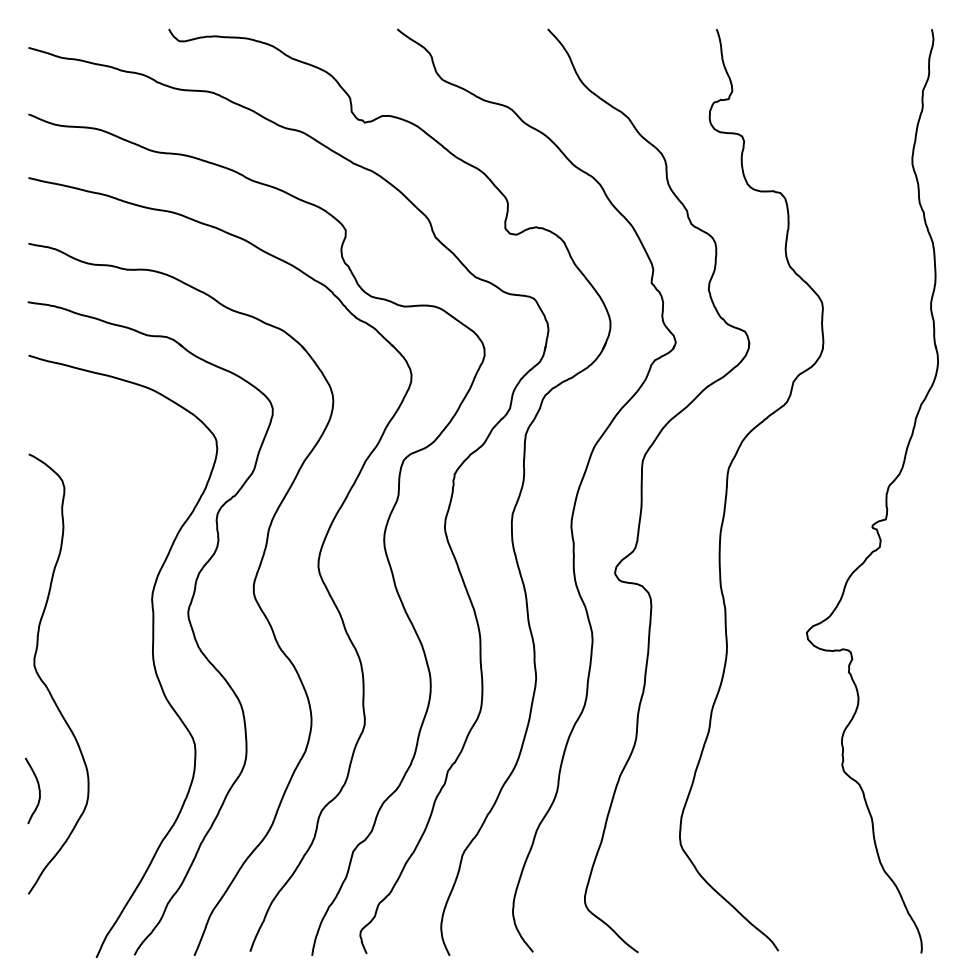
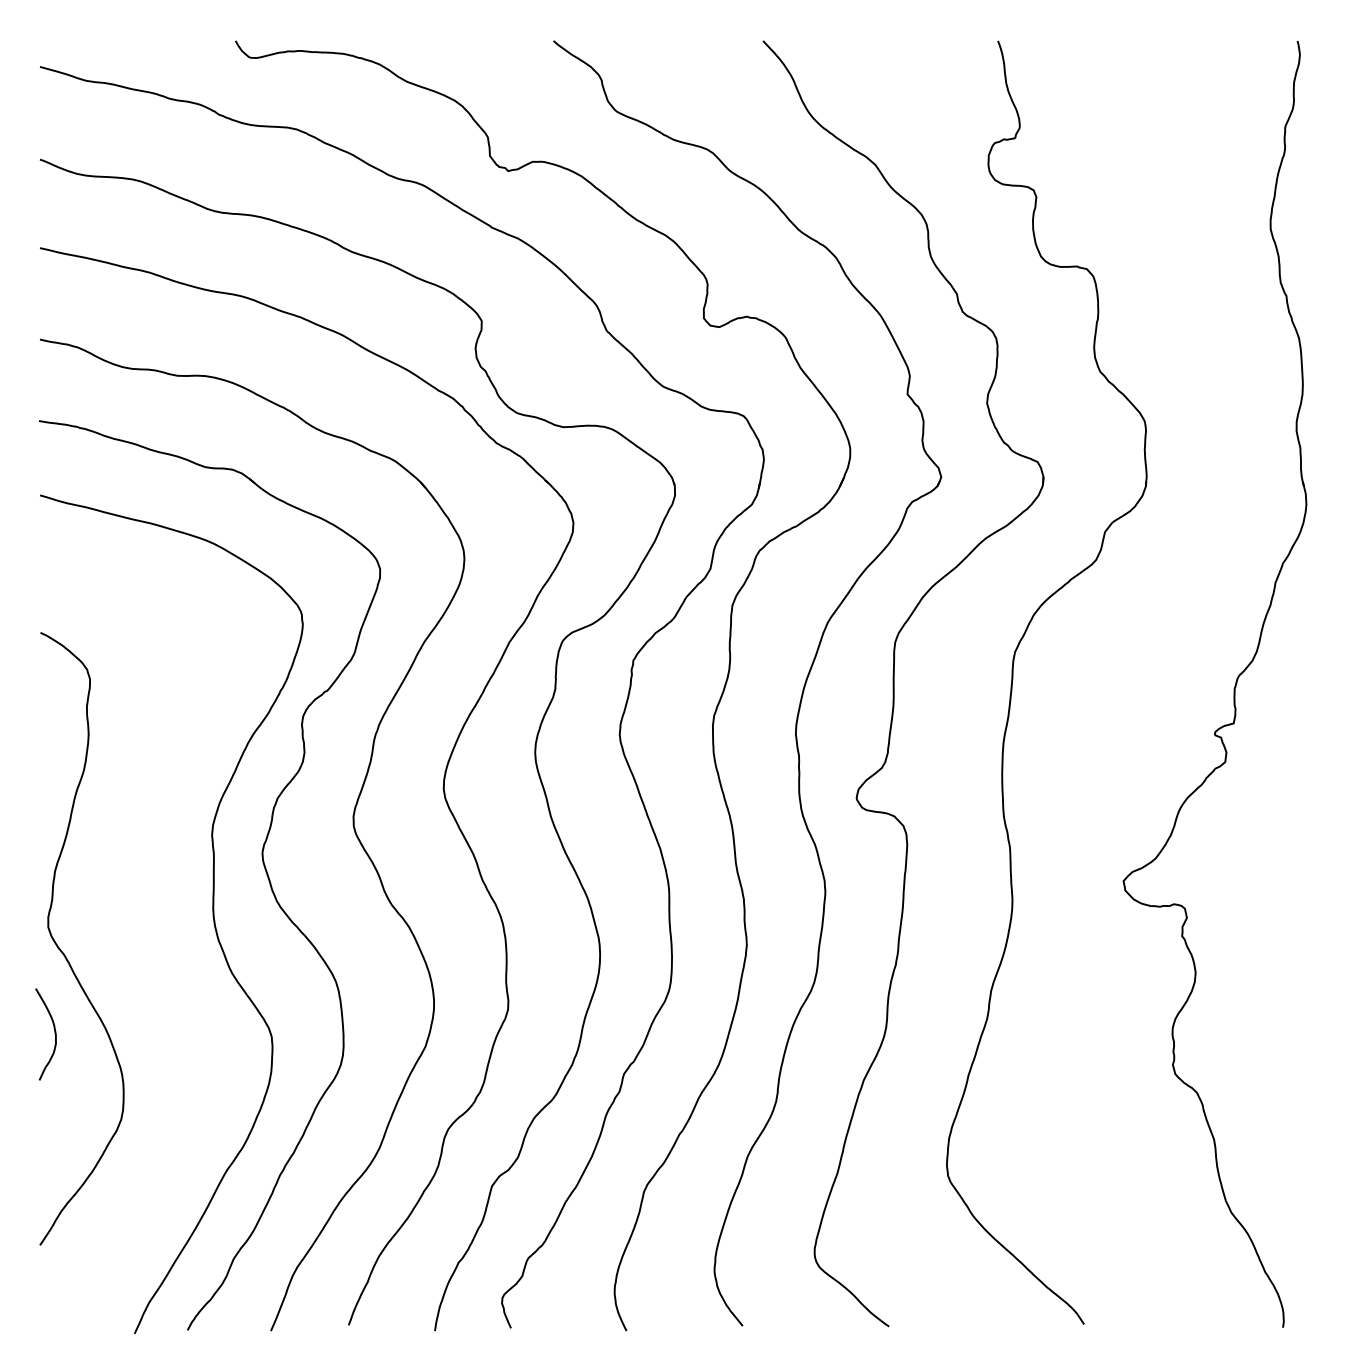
curve: (38, 790) -> (54, 1033), moved

